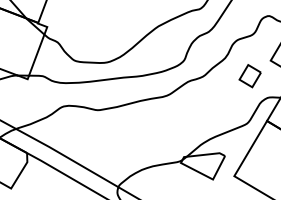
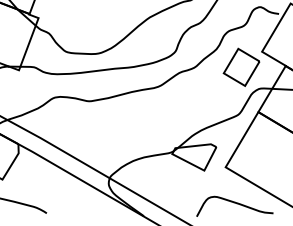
part: (250, 75) -> (241, 66), size x1.67

